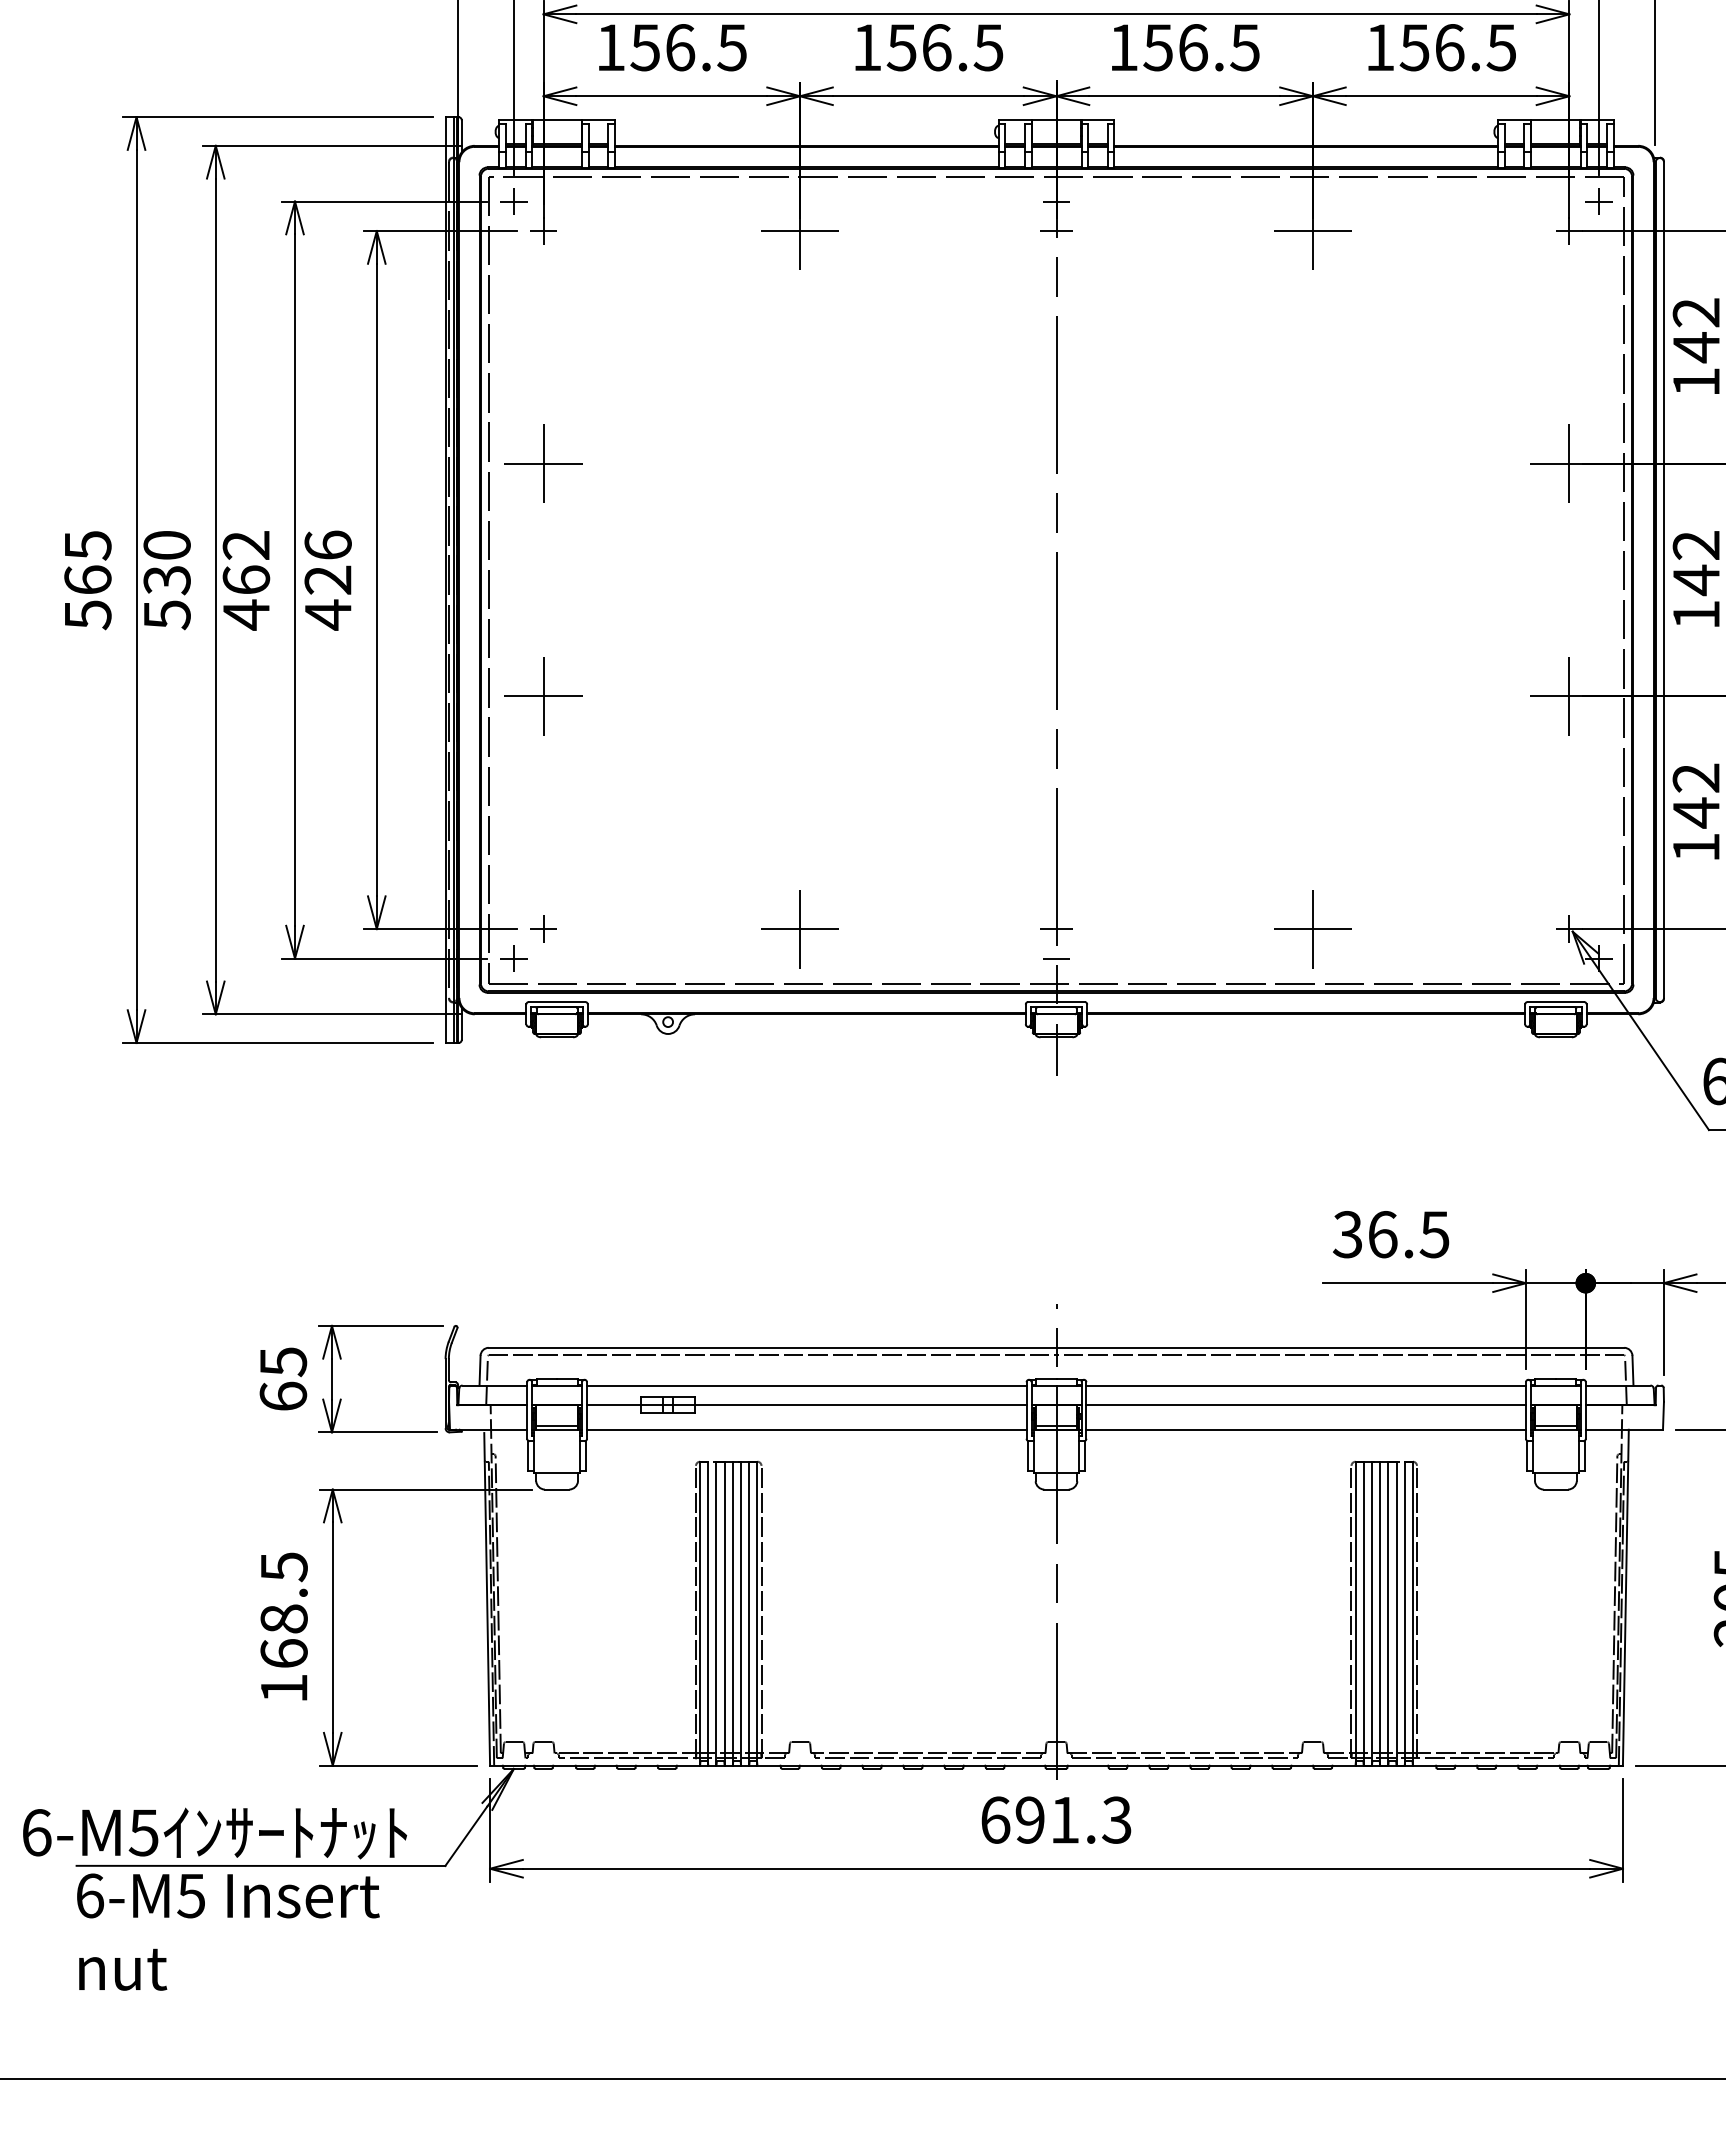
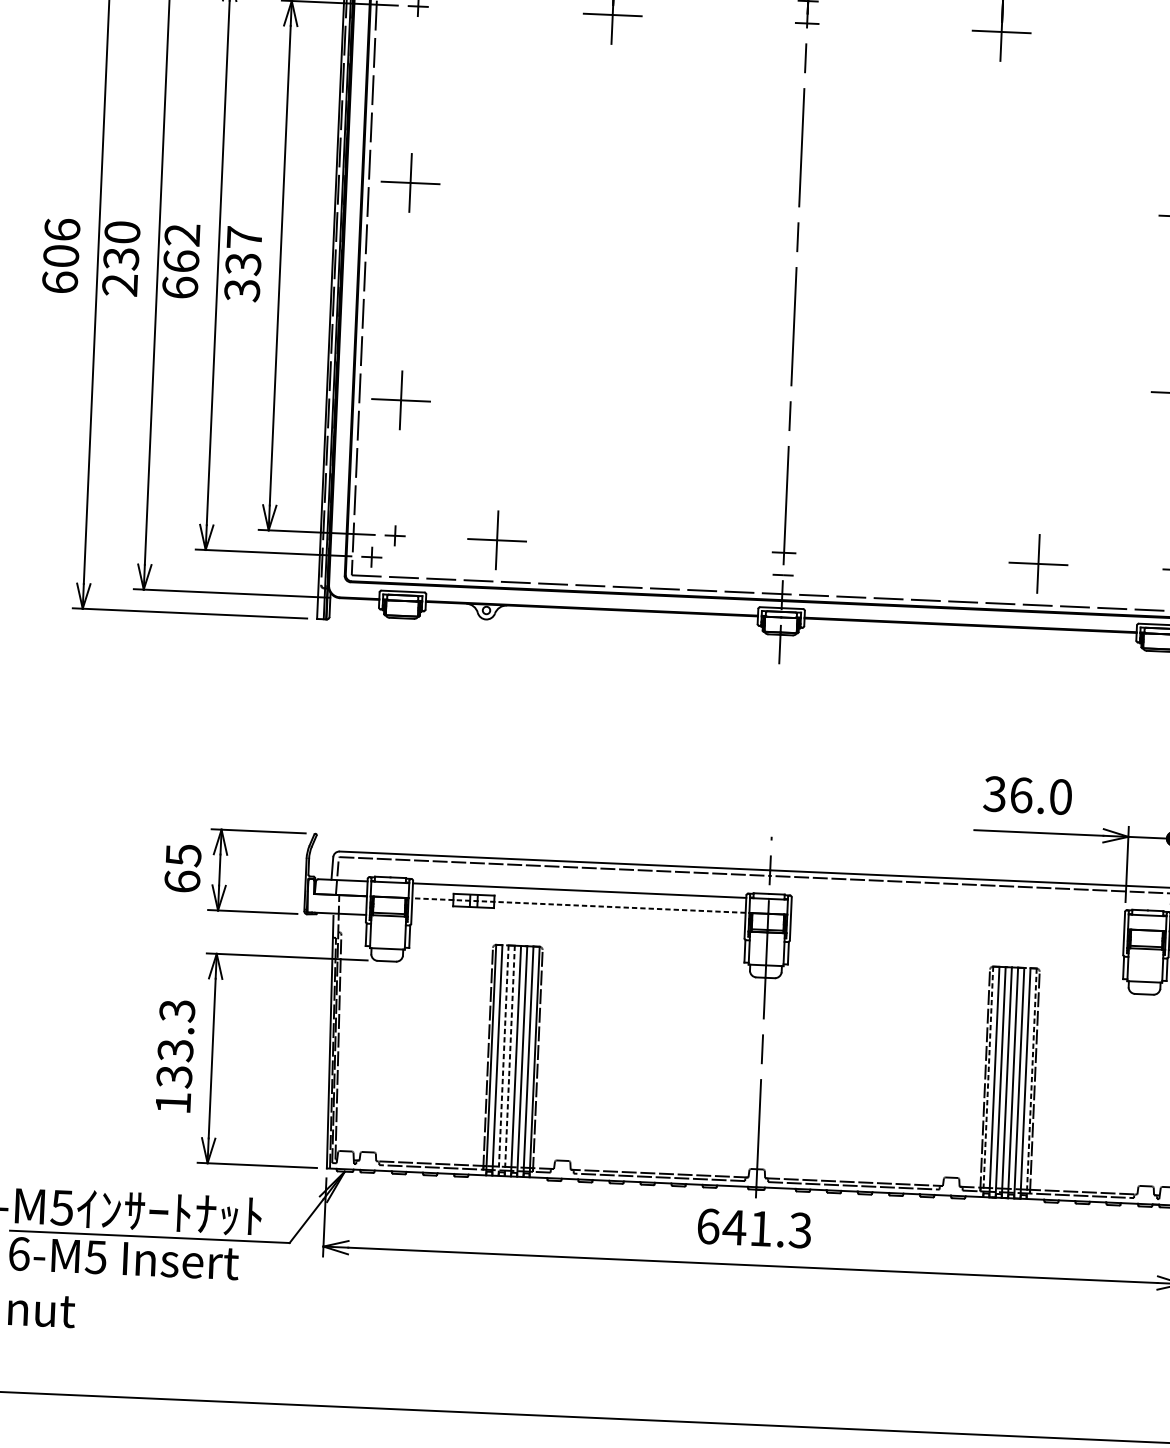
text: (87, 580) -> (60, 256), 565 -> 606
text: (327, 580) -> (242, 264), 426 -> 337
text: (246, 614) -> (180, 287), 462 -> 662
text: (166, 615) -> (119, 285), 530 -> 230
part: (543, 696) -> (401, 400), moved
part: (799, 929) -> (496, 540), moved
part: (1312, 929) -> (1038, 564), moved
text: (1434, 1234) -> (1060, 796), 36.5 -> 36.0
line: (1305, 1385) -> (957, 907), removed
line: (806, 1405) -> (578, 905), solid -> dashed
line: (1305, 1405) -> (957, 922), removed
line: (806, 1429) -> (577, 923), removed
line: (1305, 1429) -> (956, 940), removed
text: (283, 1610) -> (175, 1043), 168.5 -> 133.3
line: (716, 1613) -> (503, 1060), solid -> dashed
line: (724, 1613) -> (509, 1060), solid -> dashed
line: (1355, 1613) -> (988, 1081), solid -> dashed
line: (1412, 1613) -> (1031, 1083), solid -> dashed
text: (1029, 1819) -> (734, 1227), 691.3 -> 641.3

